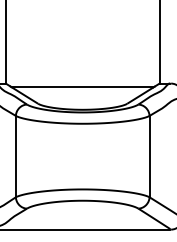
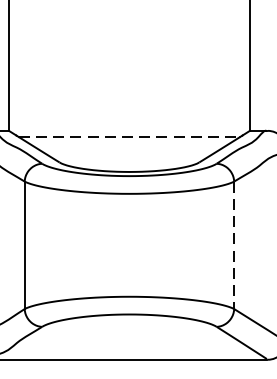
line: (82, 87) -> (129, 136), solid -> dashed
line: (149, 156) -> (234, 245), solid -> dashed

